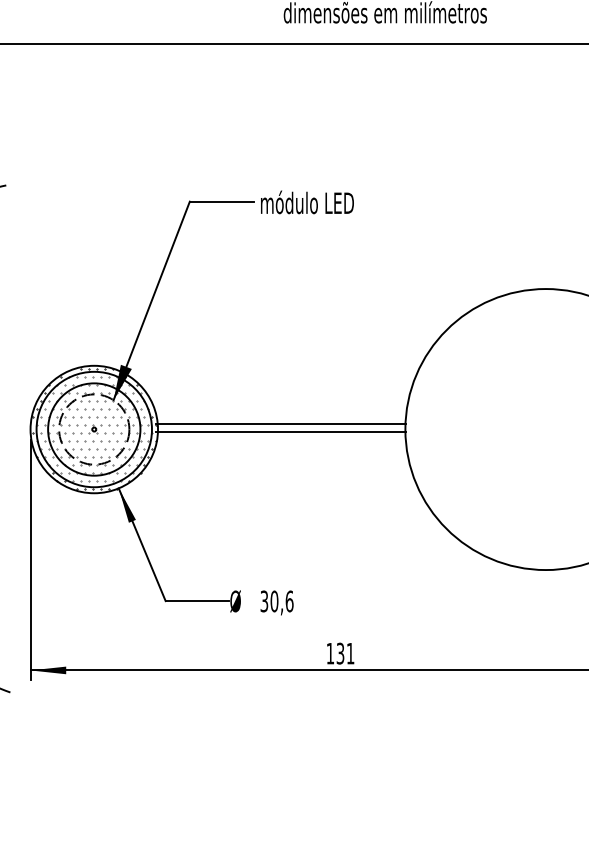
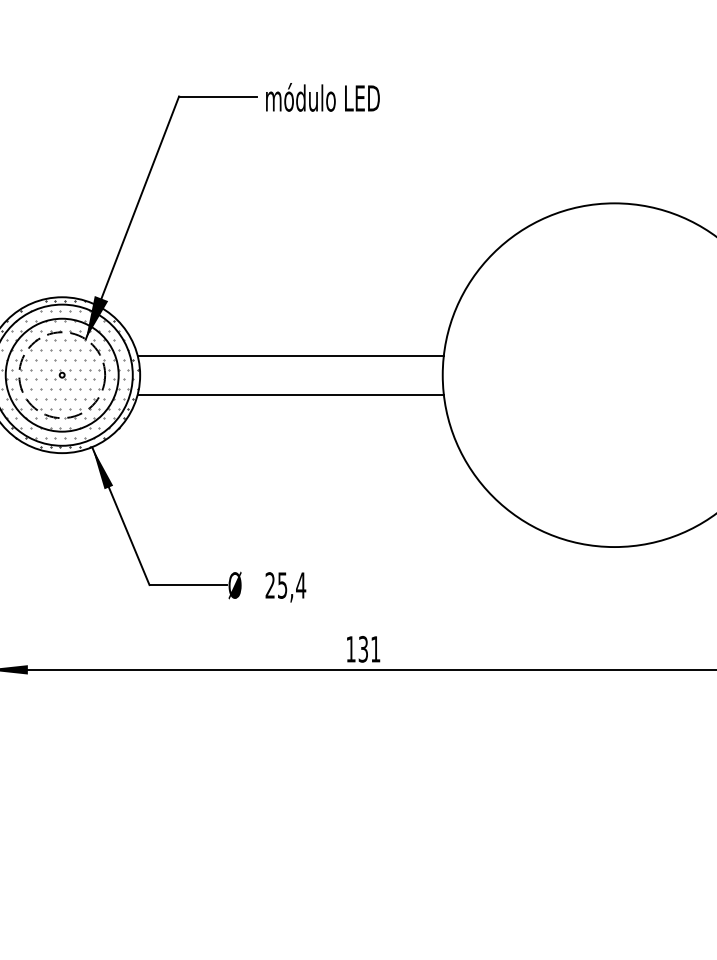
line: (280, 424) -> (289, 394), moved
line: (280, 431) -> (289, 355), moved
text: (276, 601) -> (285, 585), 30,6 -> 25,4

